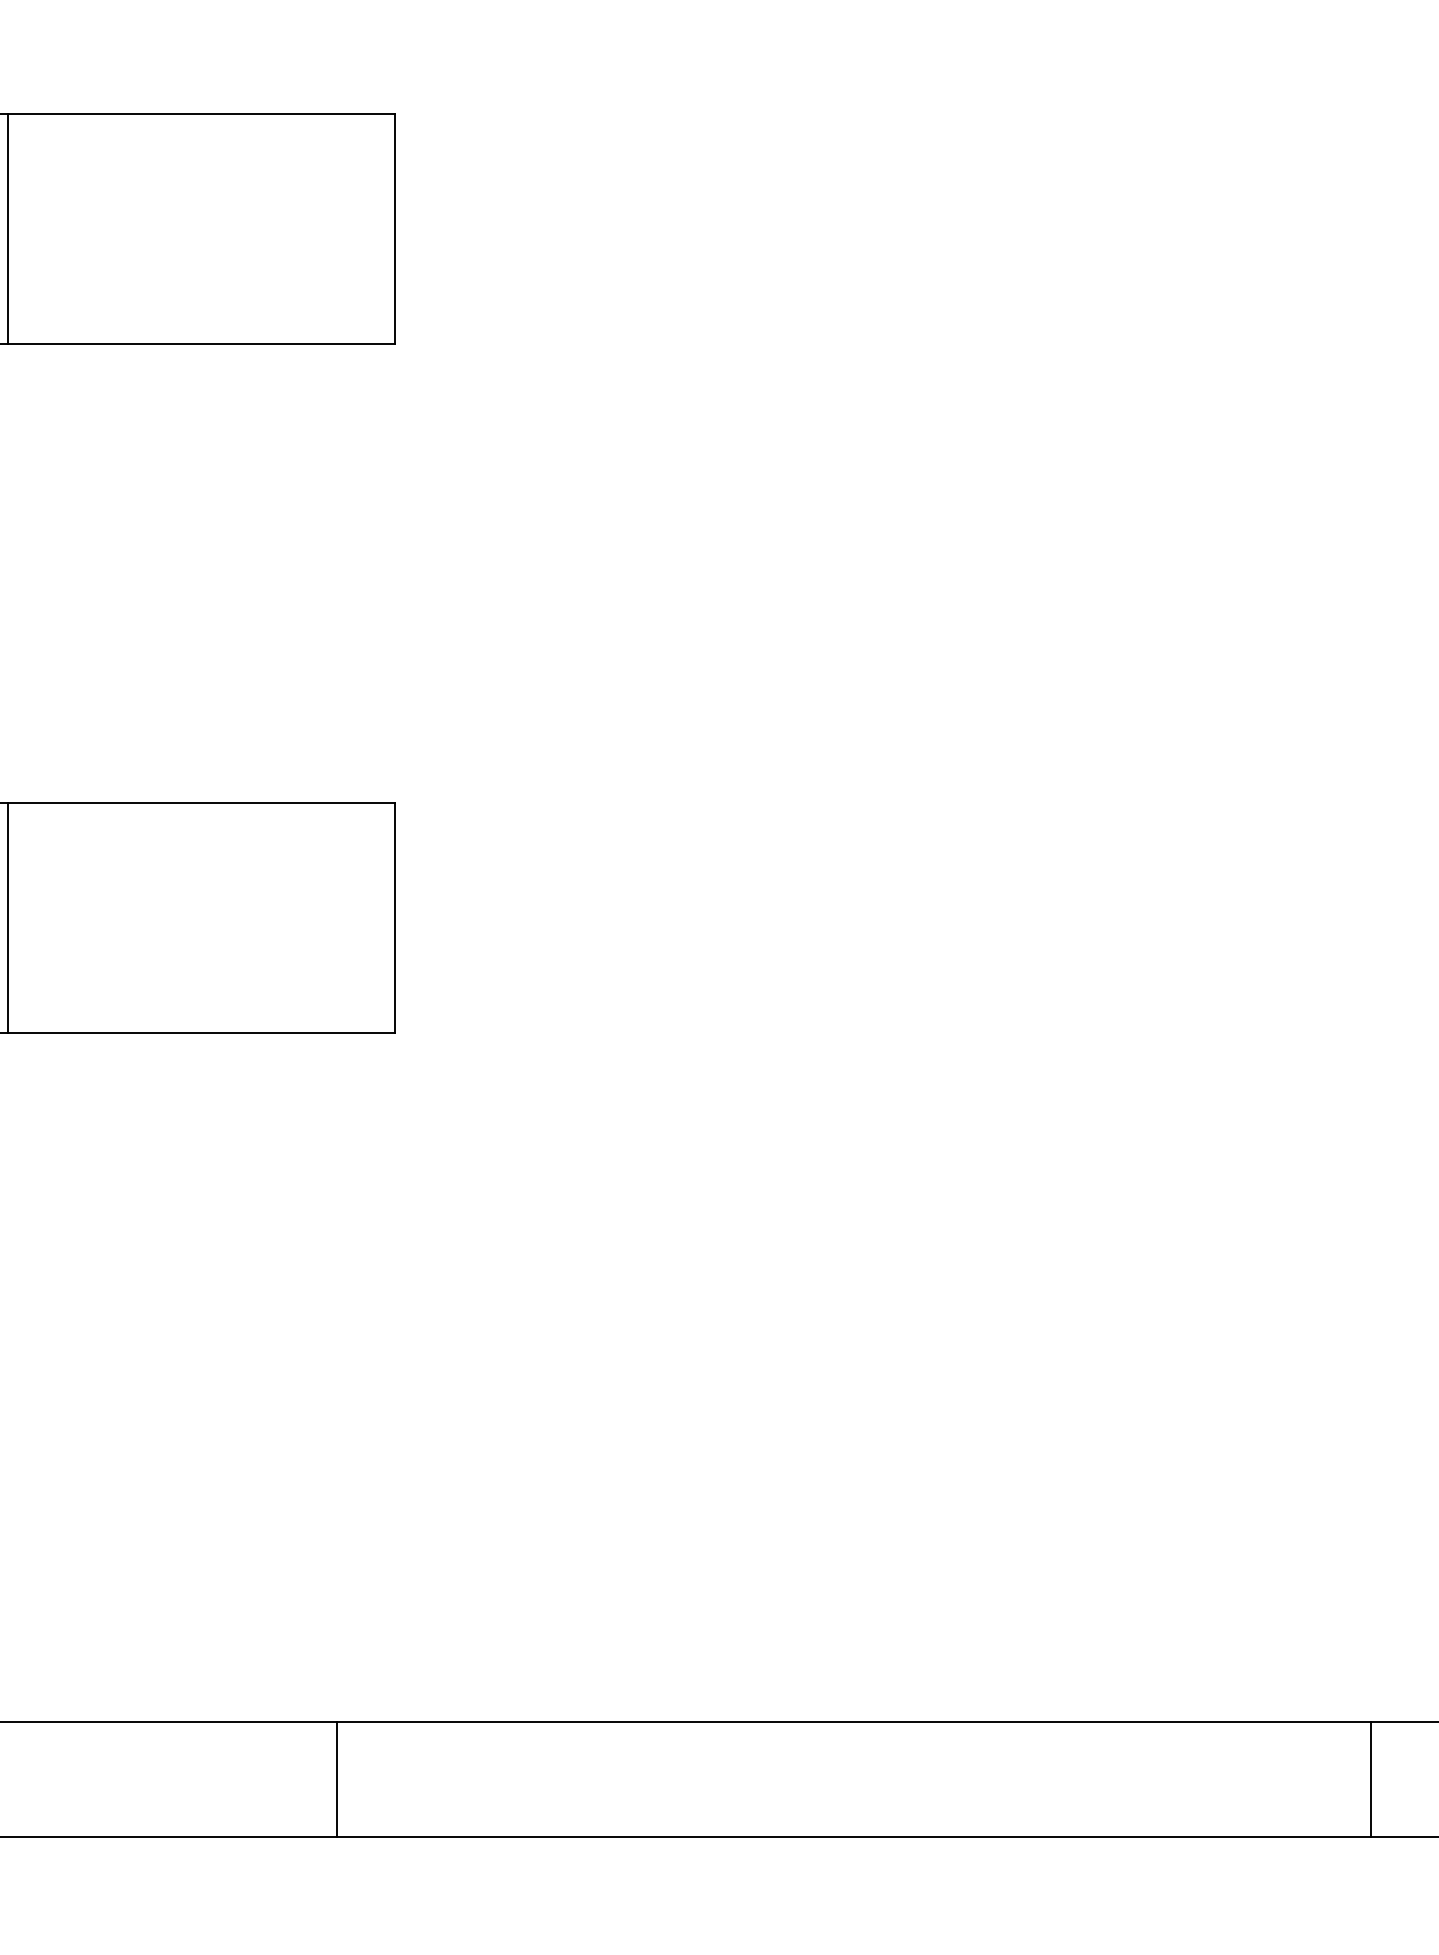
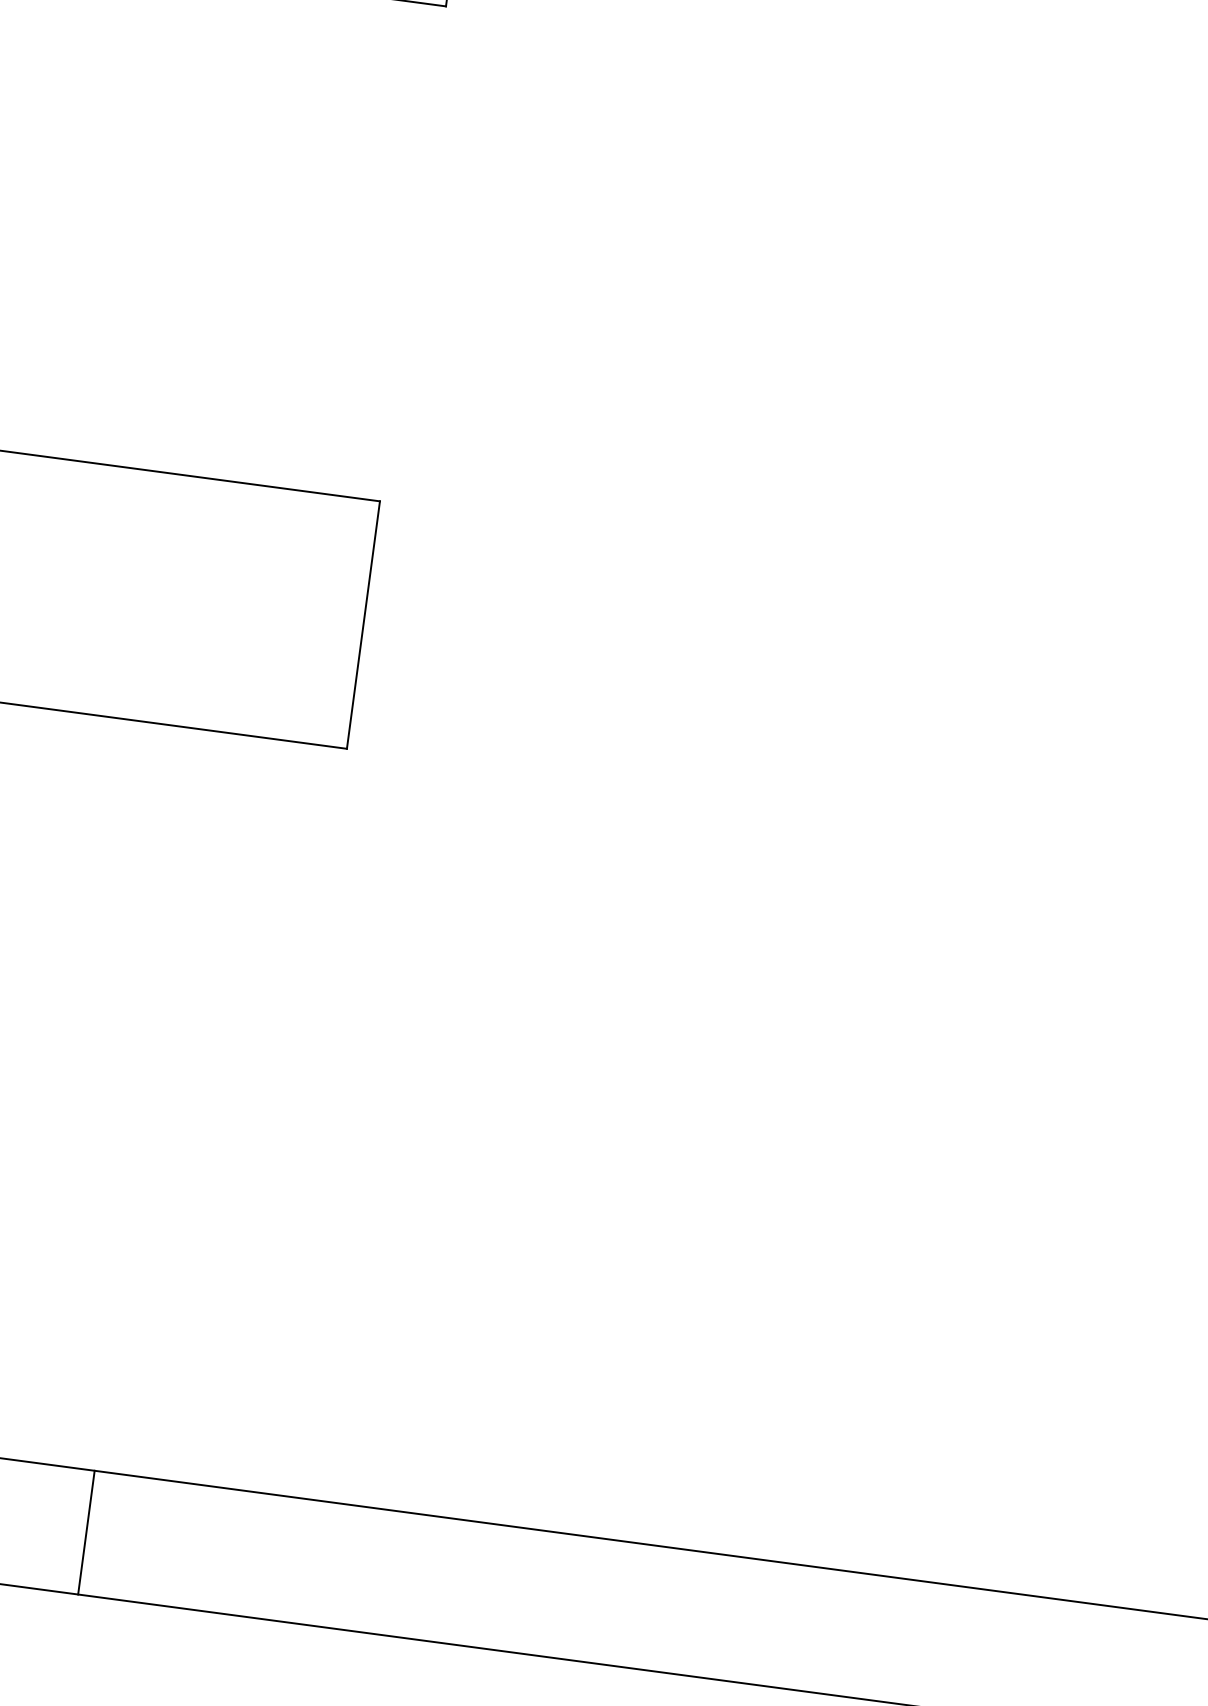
line: (337, 1779) -> (86, 1532), moved

